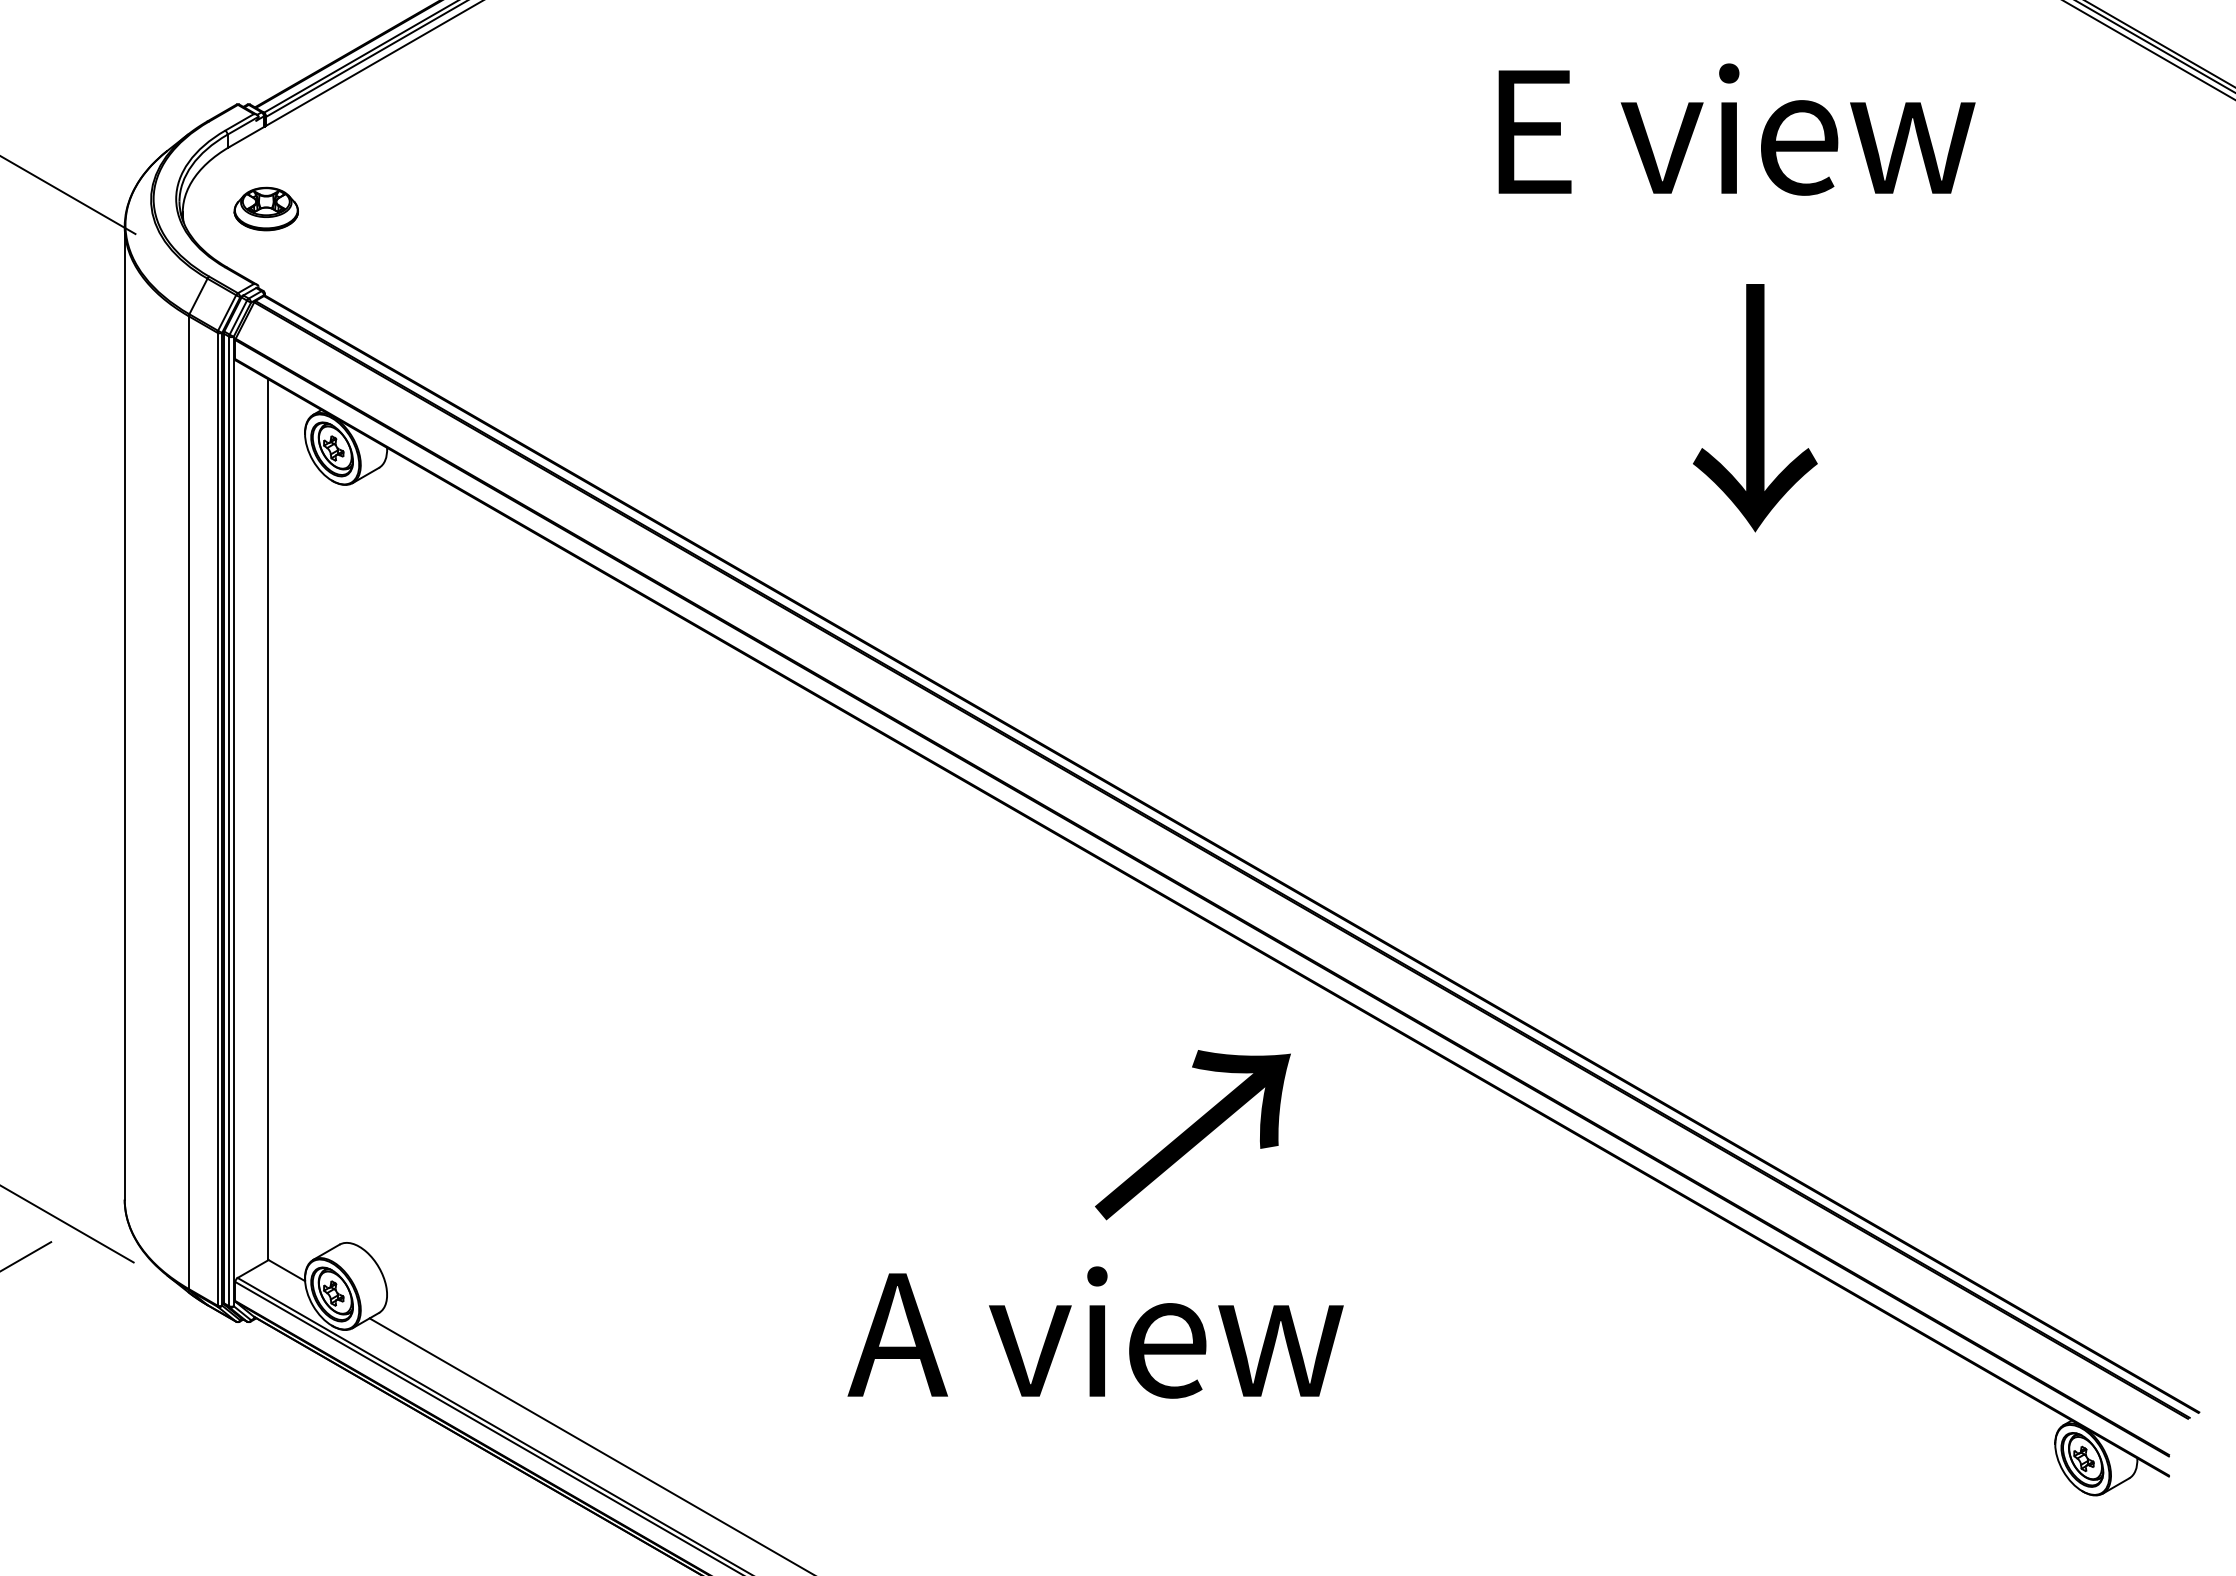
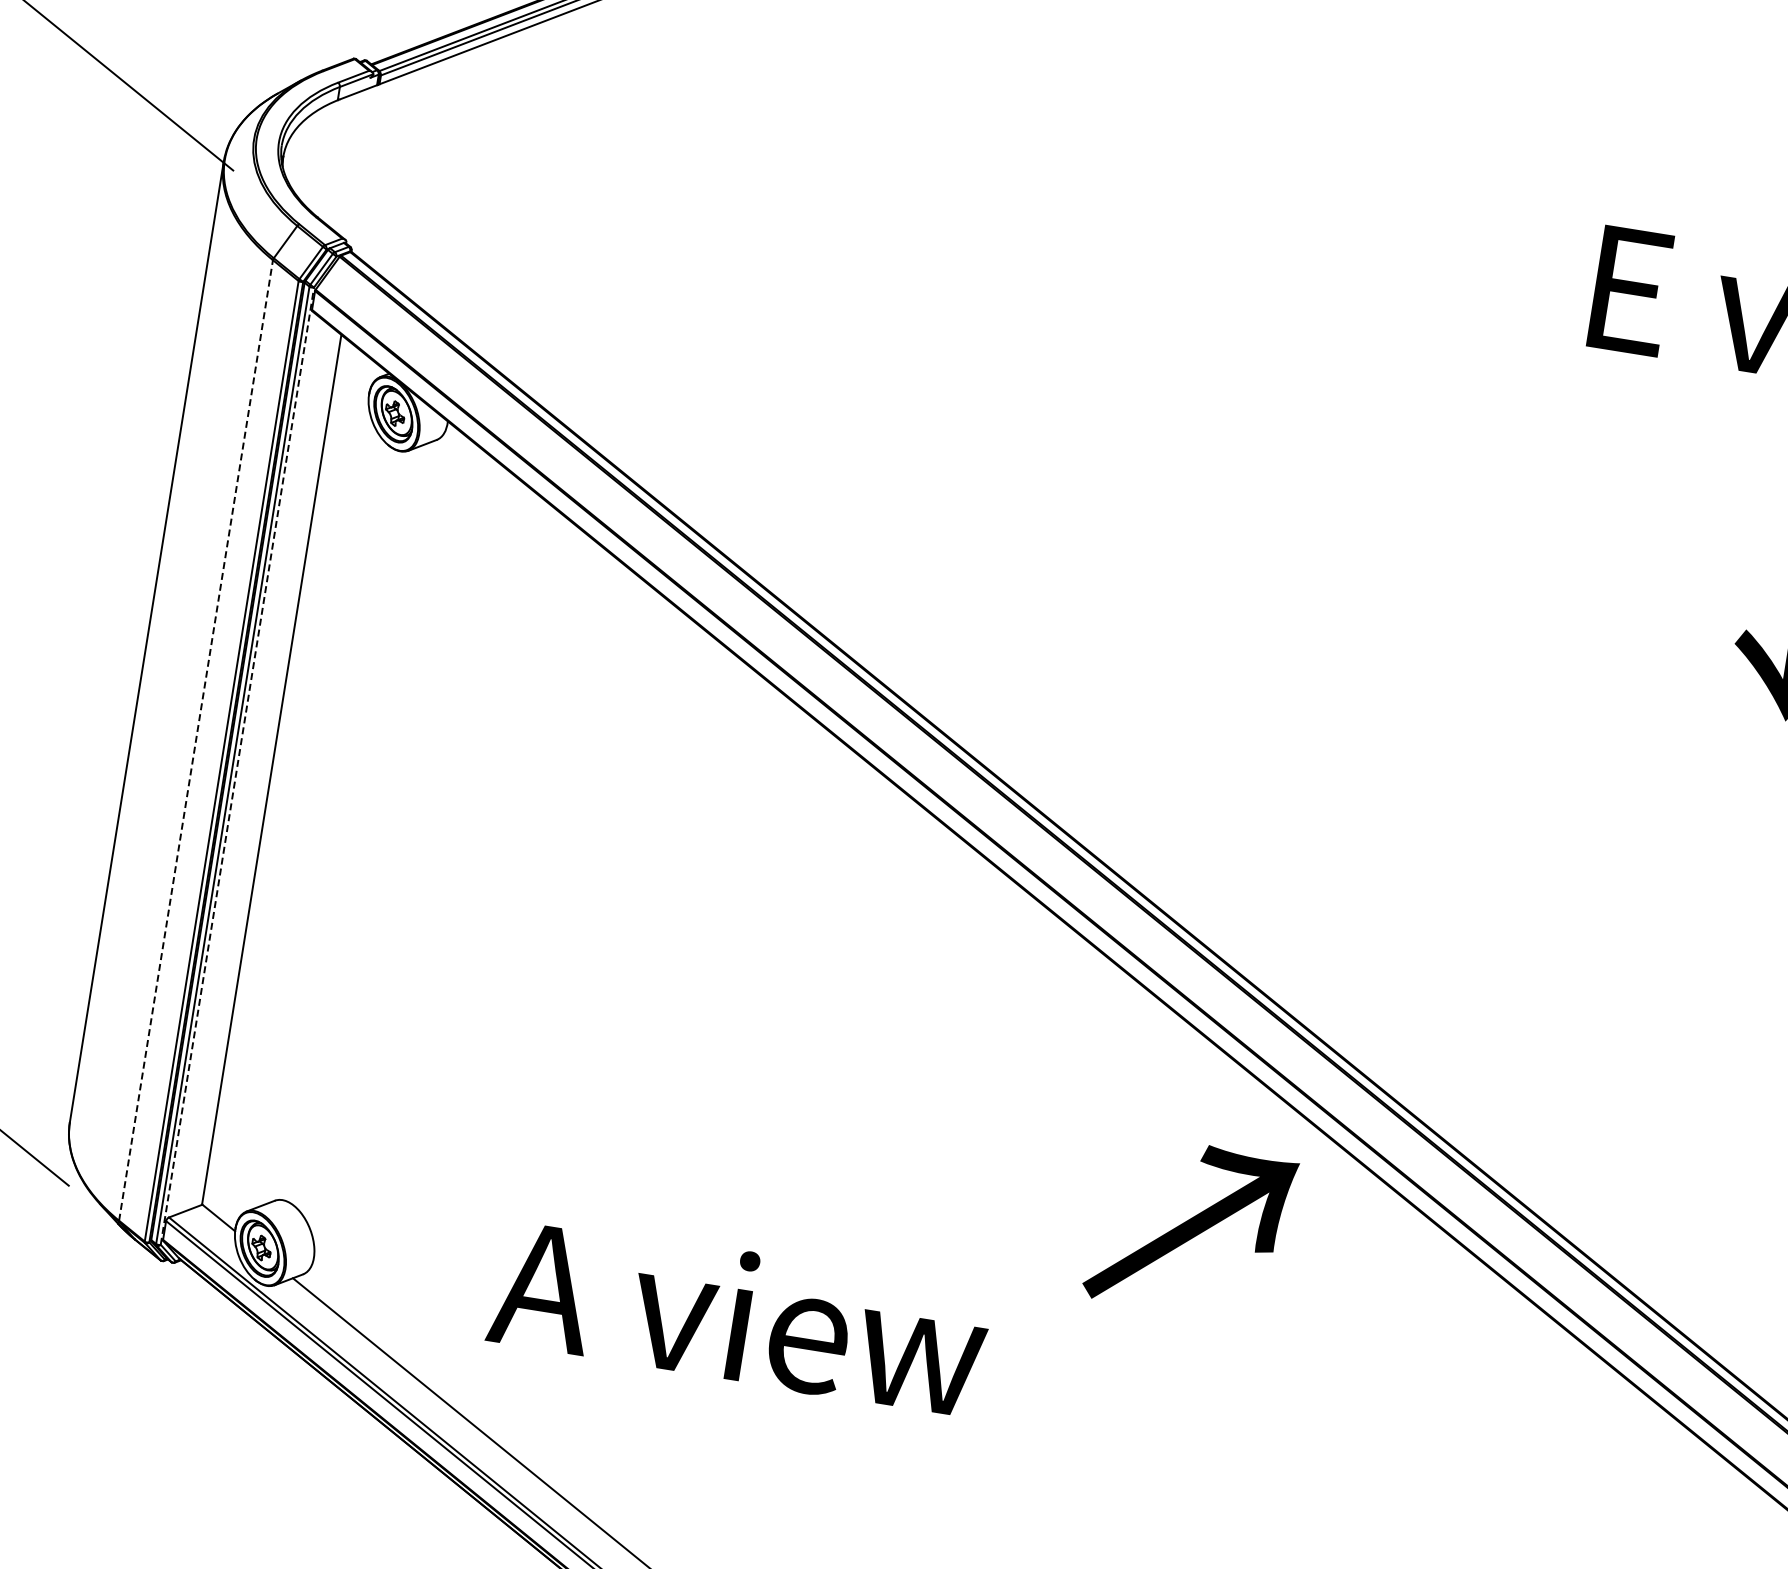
part: (265, 208) -> (365, 165), removed
line: (188, 802) -> (195, 740), solid -> dashed
line: (233, 821) -> (237, 766), solid -> dashed
text: (1192, 1135) -> (1189, 1228), moved
text: (1095, 1332) -> (739, 1316), moved

